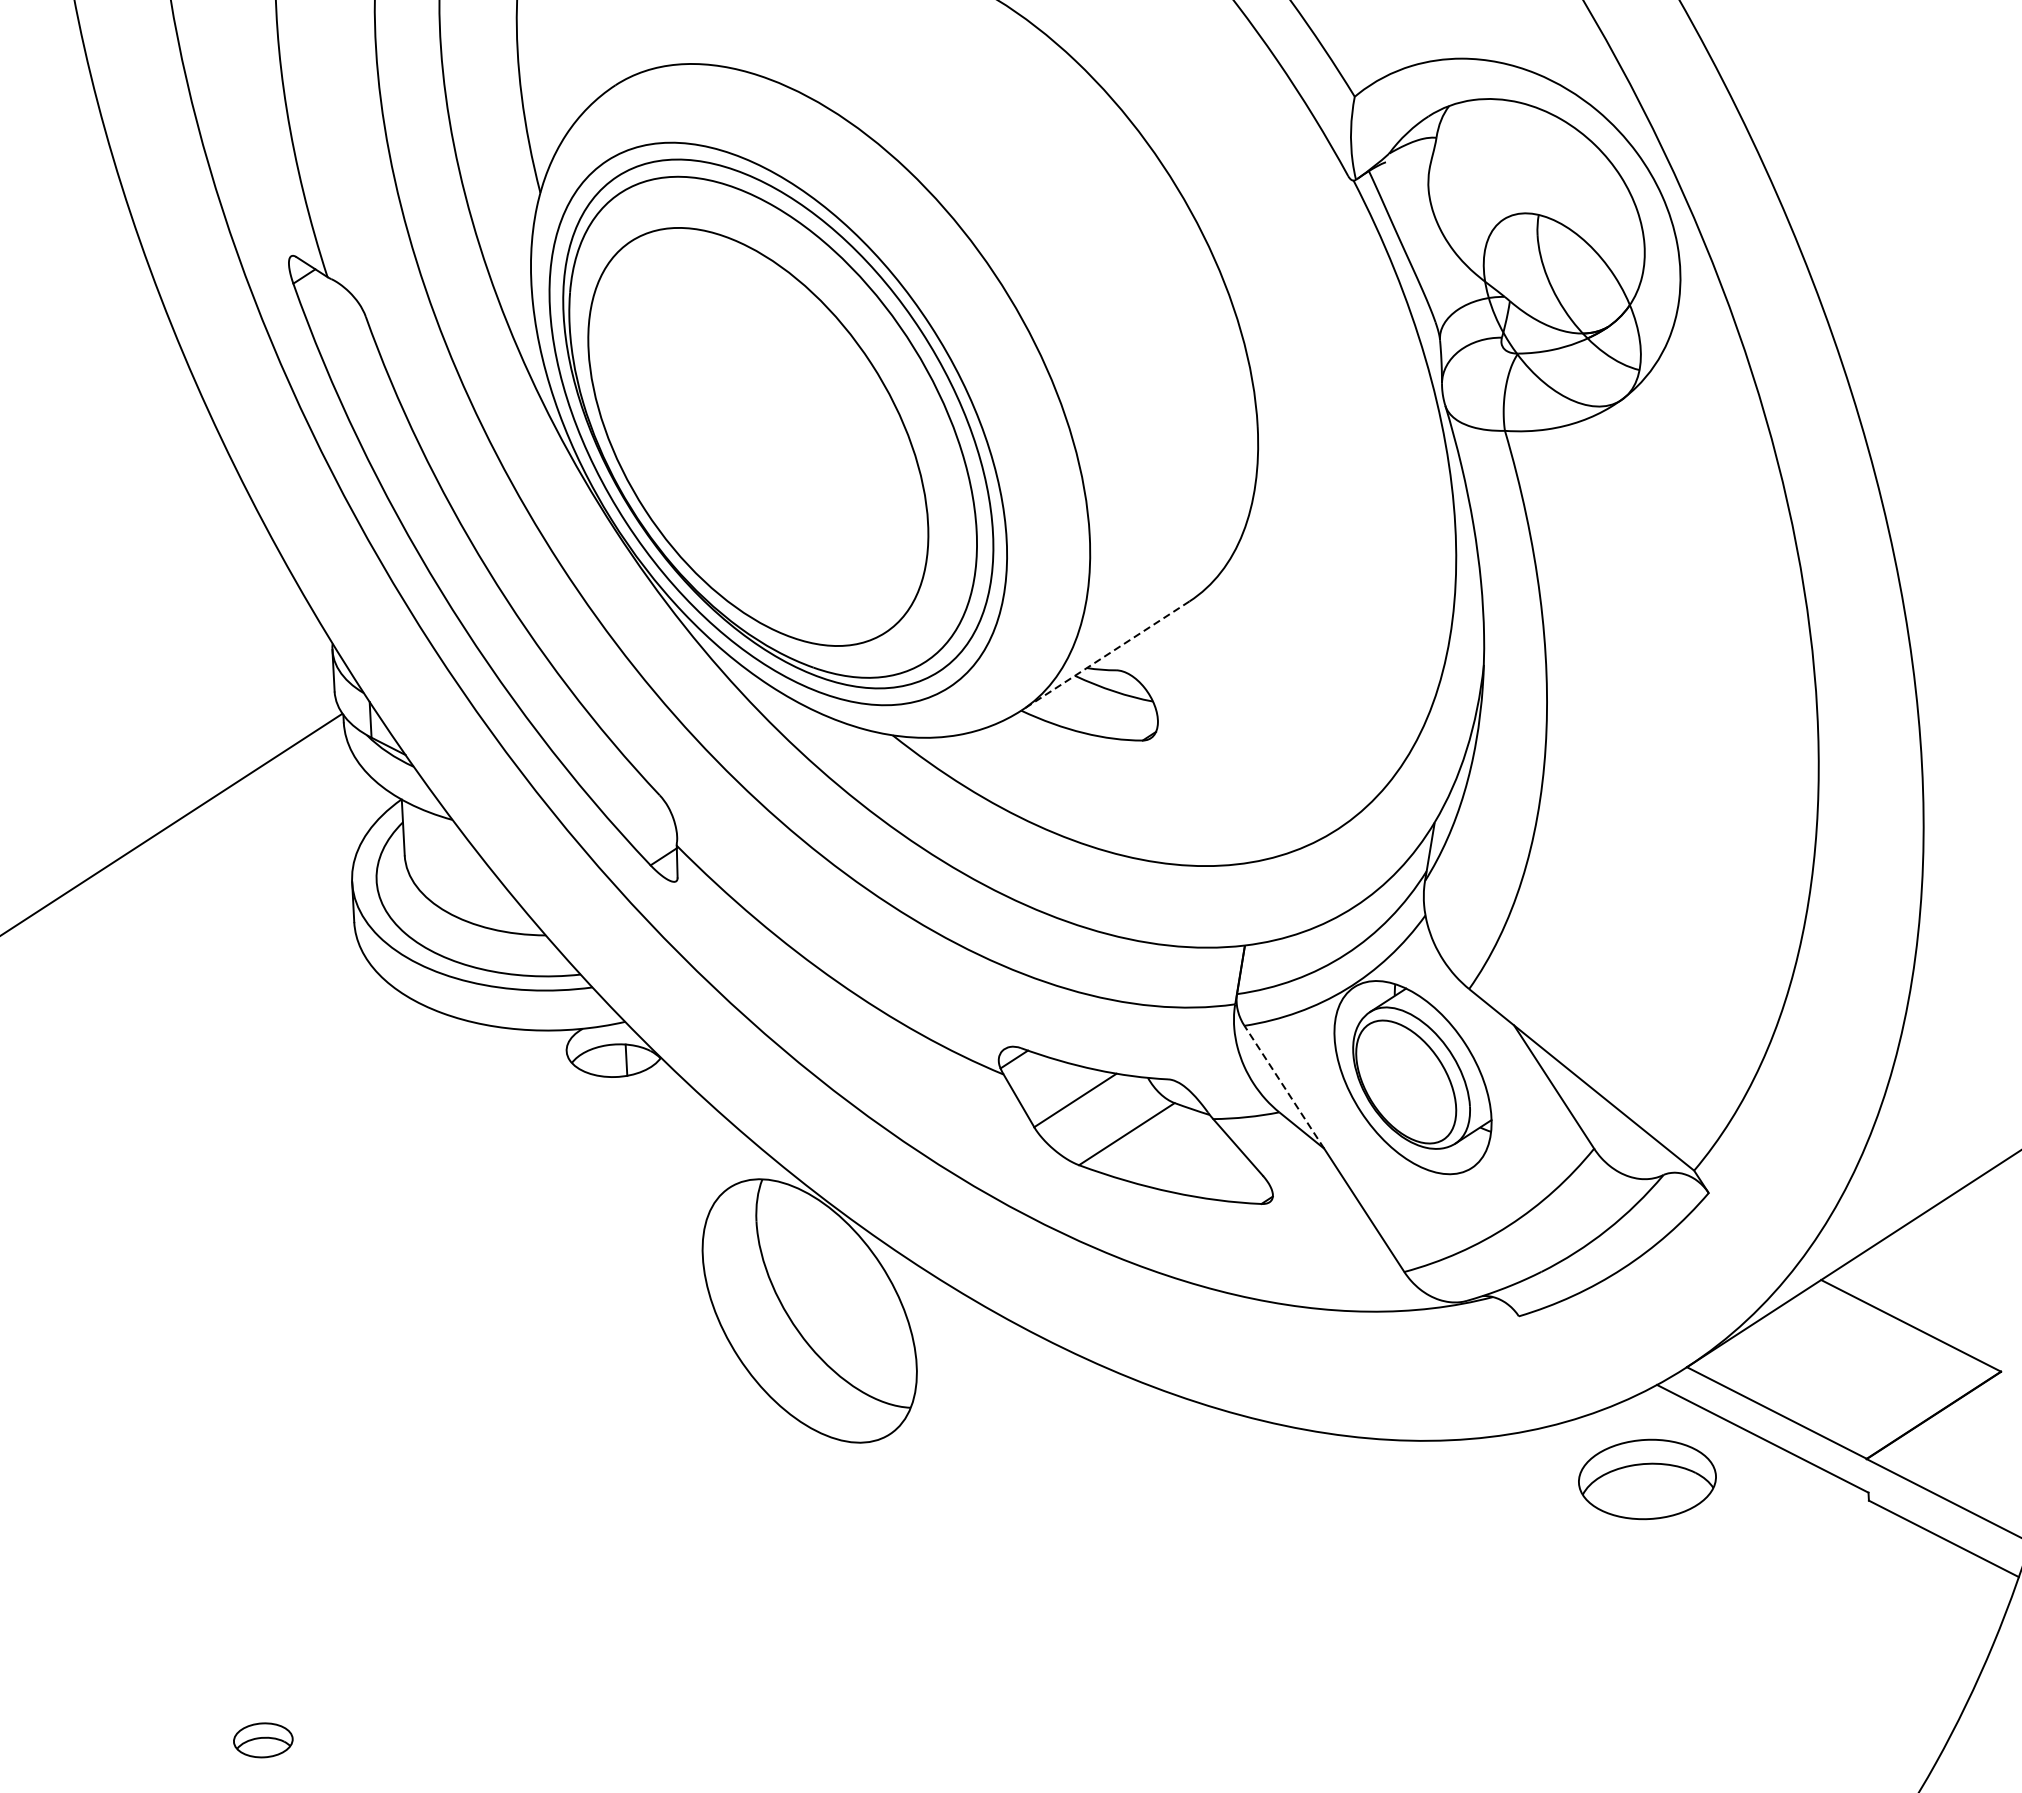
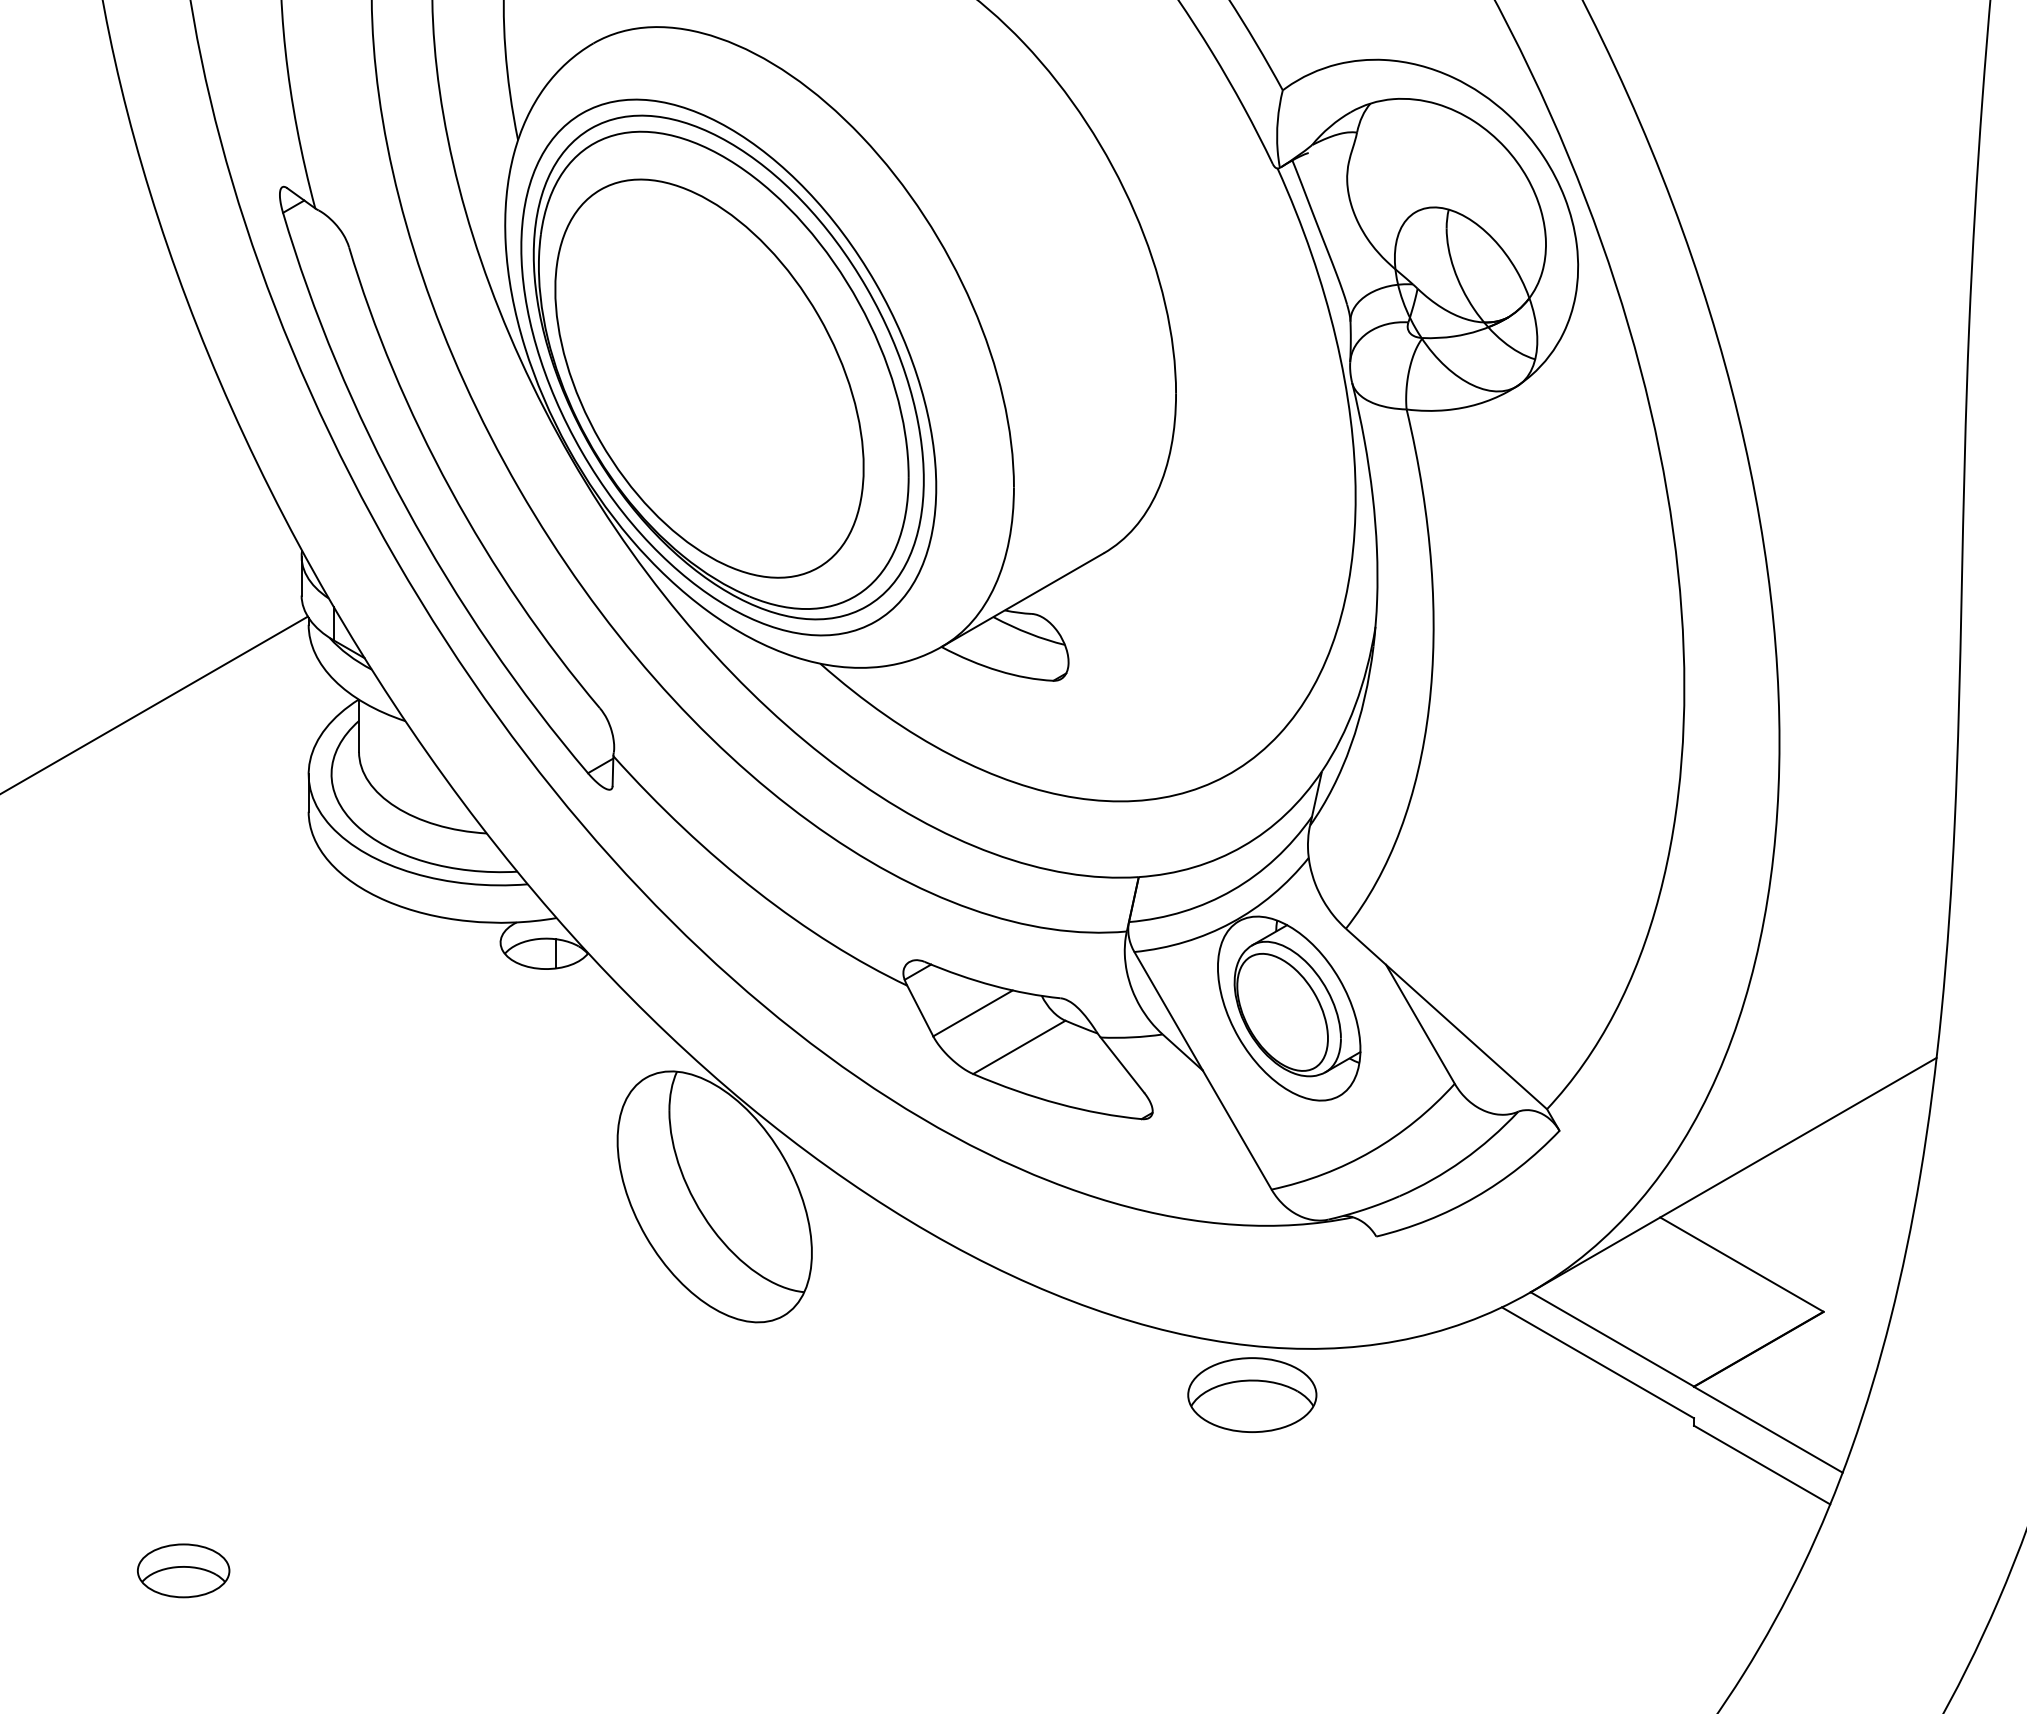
line: (1105, 656) -> (1022, 600), dashed -> solid
line: (1284, 1086) -> (1168, 1010), dashed -> solid
part: (1647, 1478) -> (1252, 1394), moved
part: (263, 1739) -> (183, 1570), size x1.67

